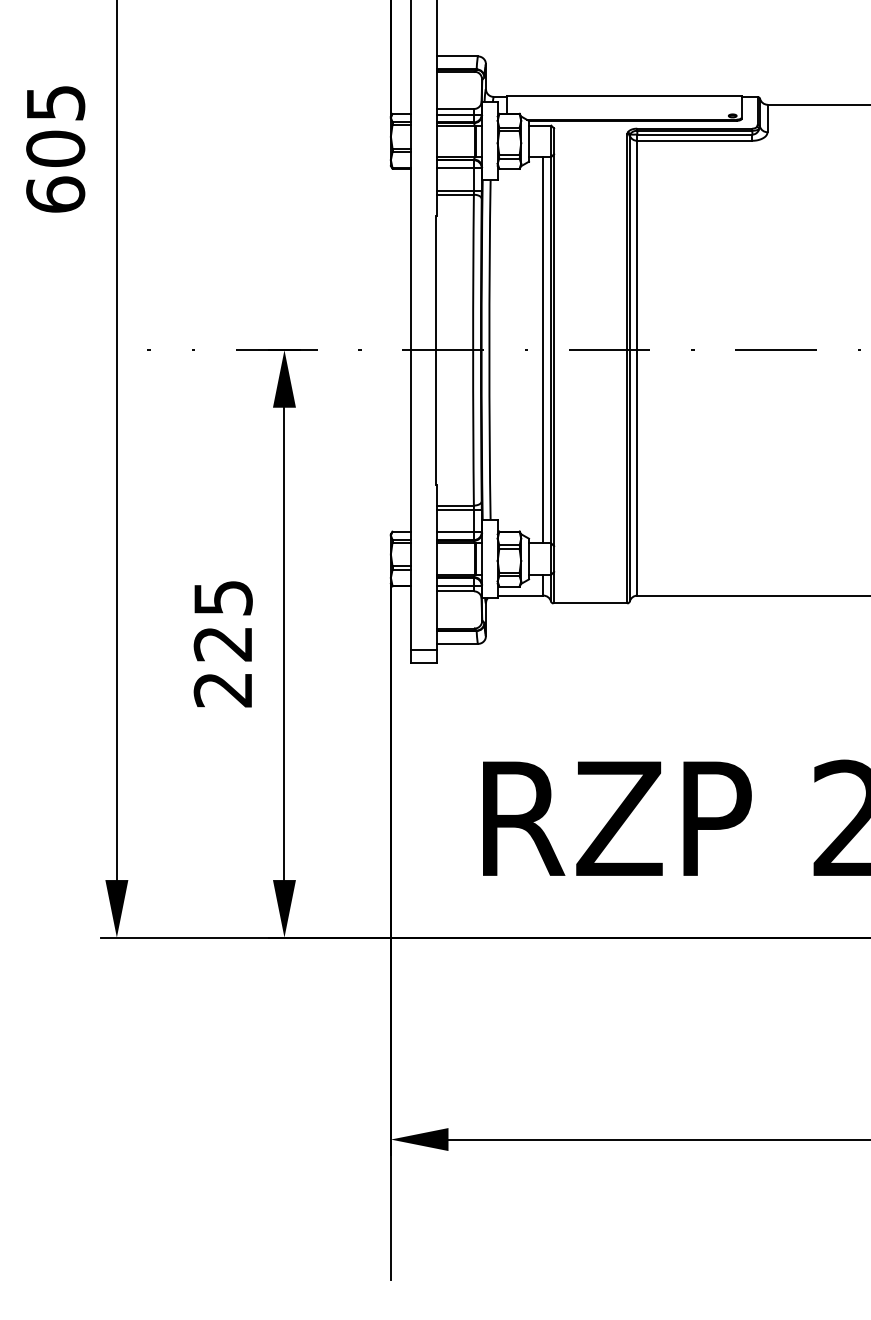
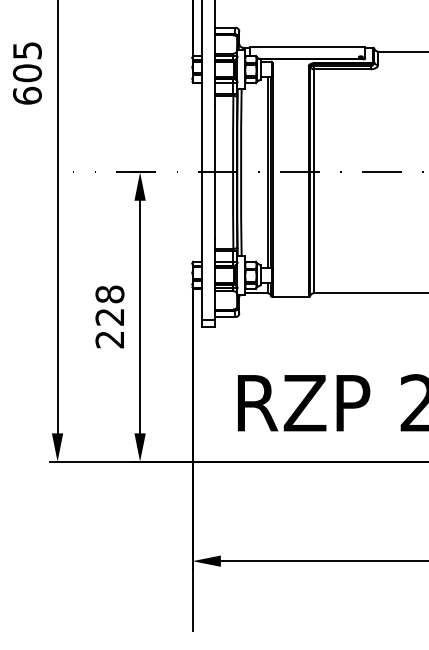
text: (222, 598) -> (109, 294), 225 -> 228

